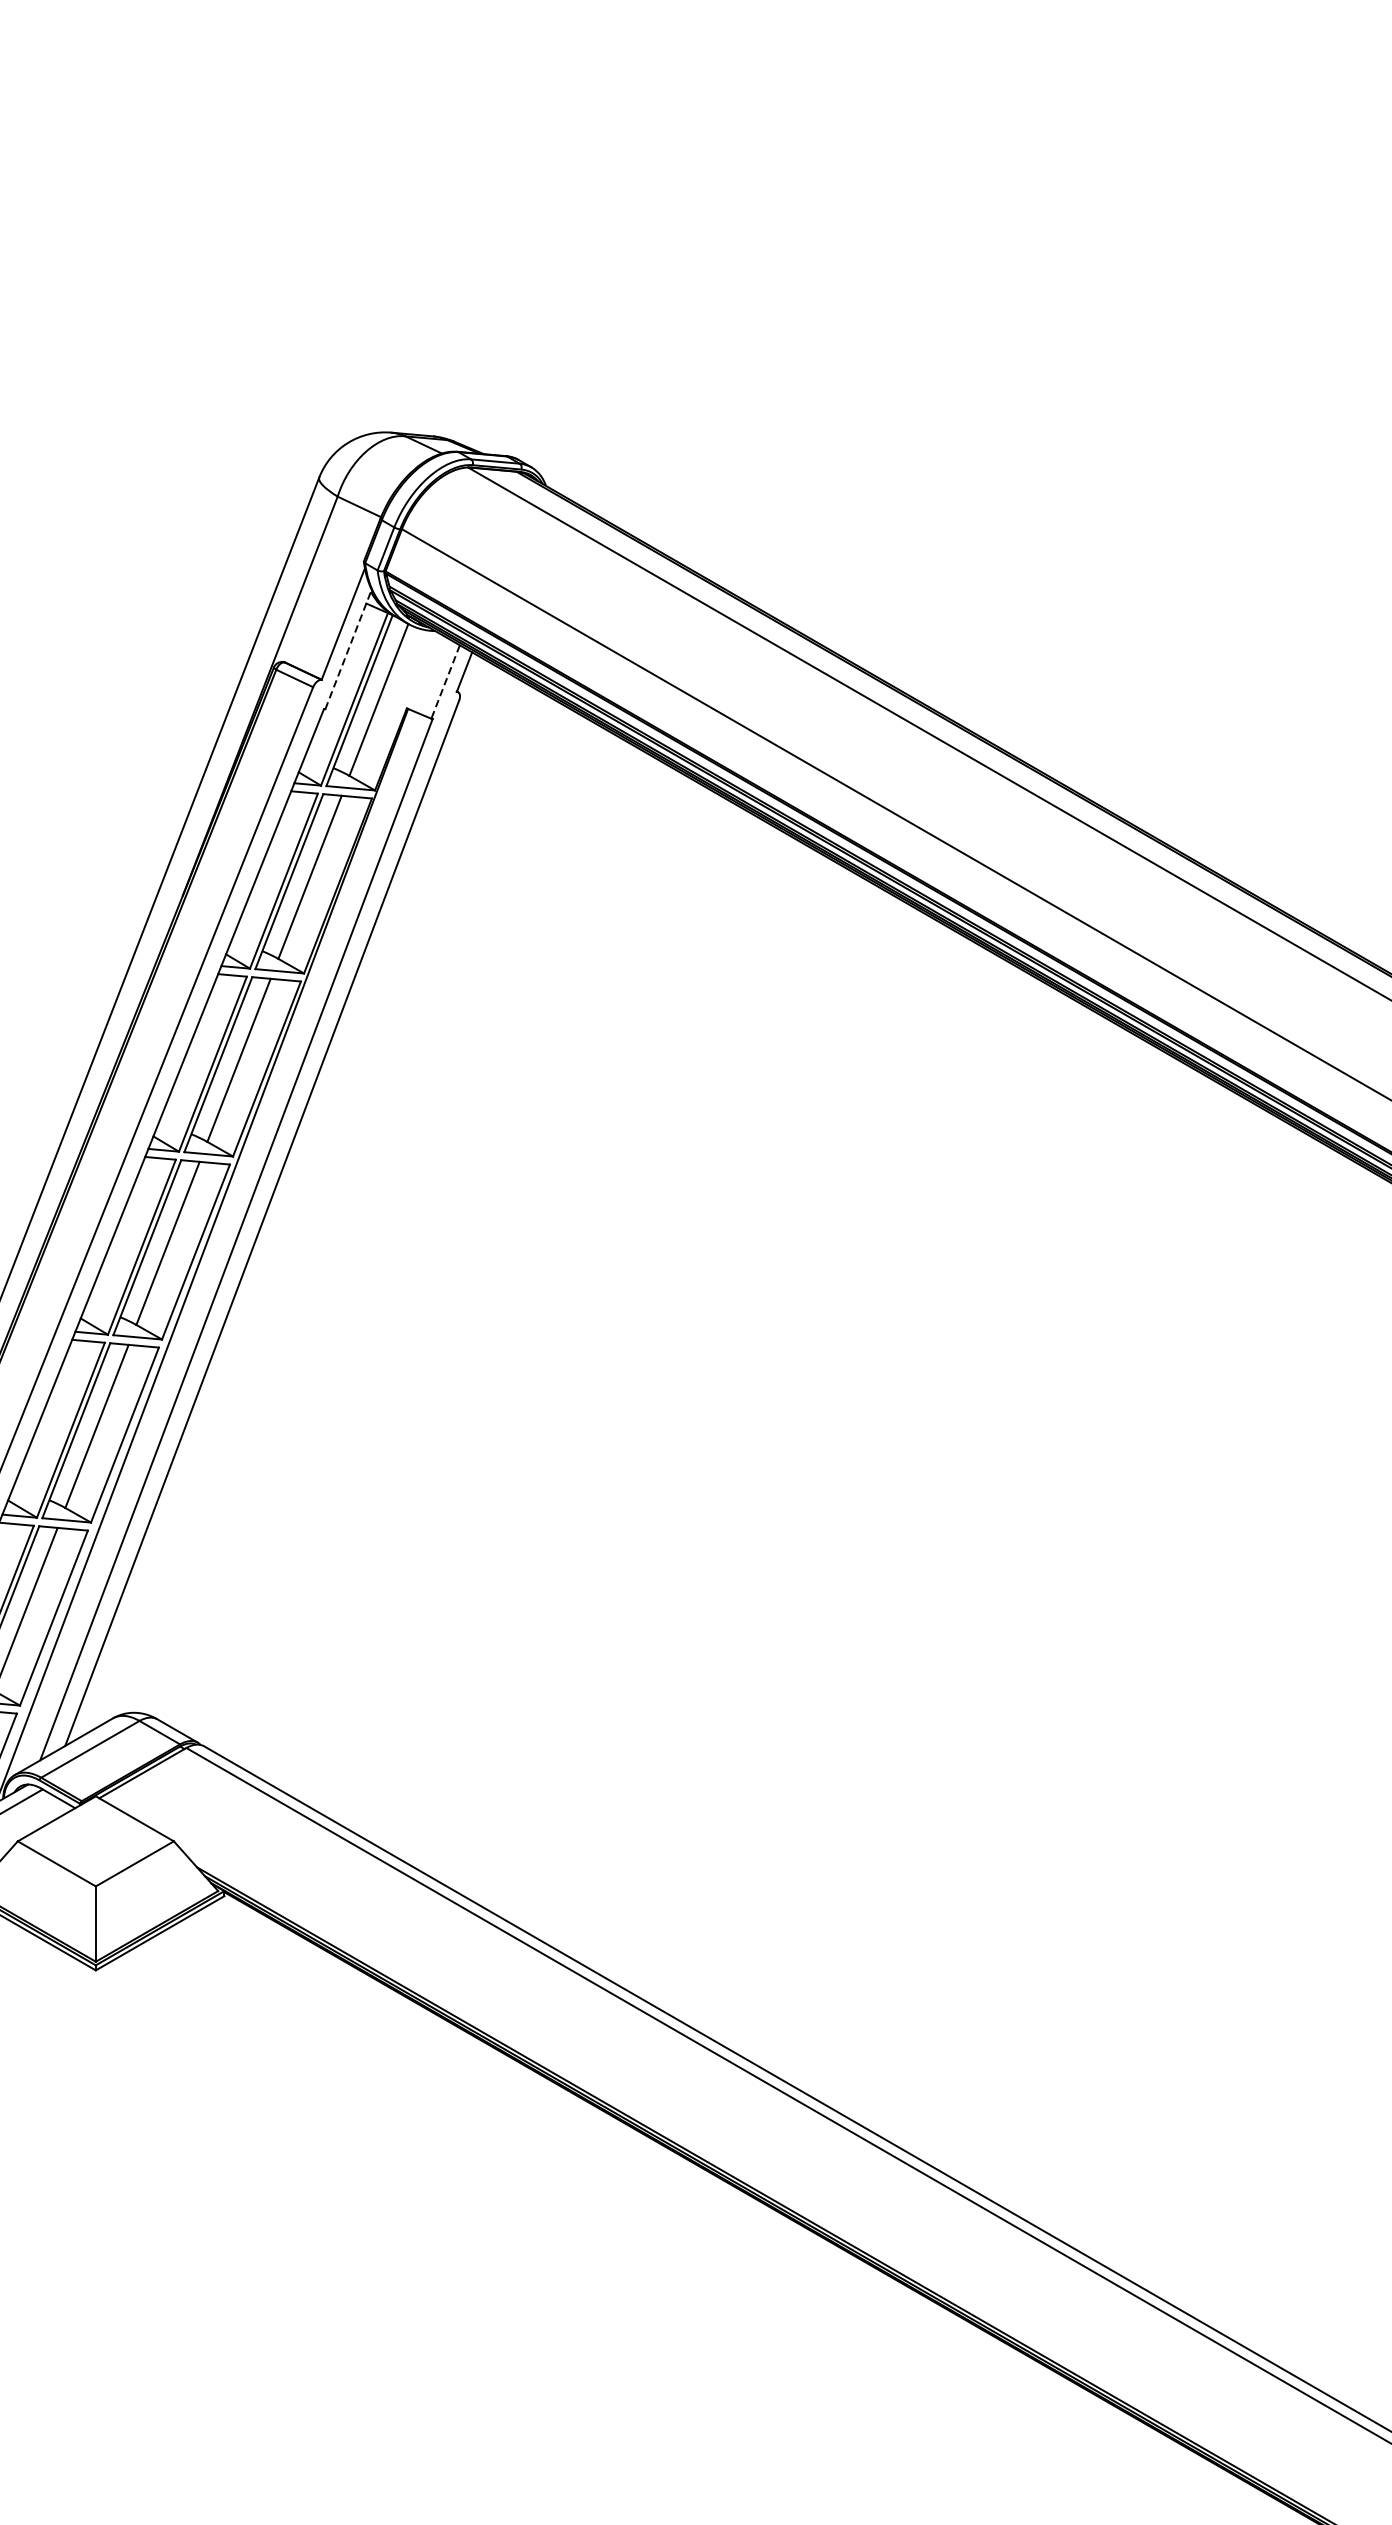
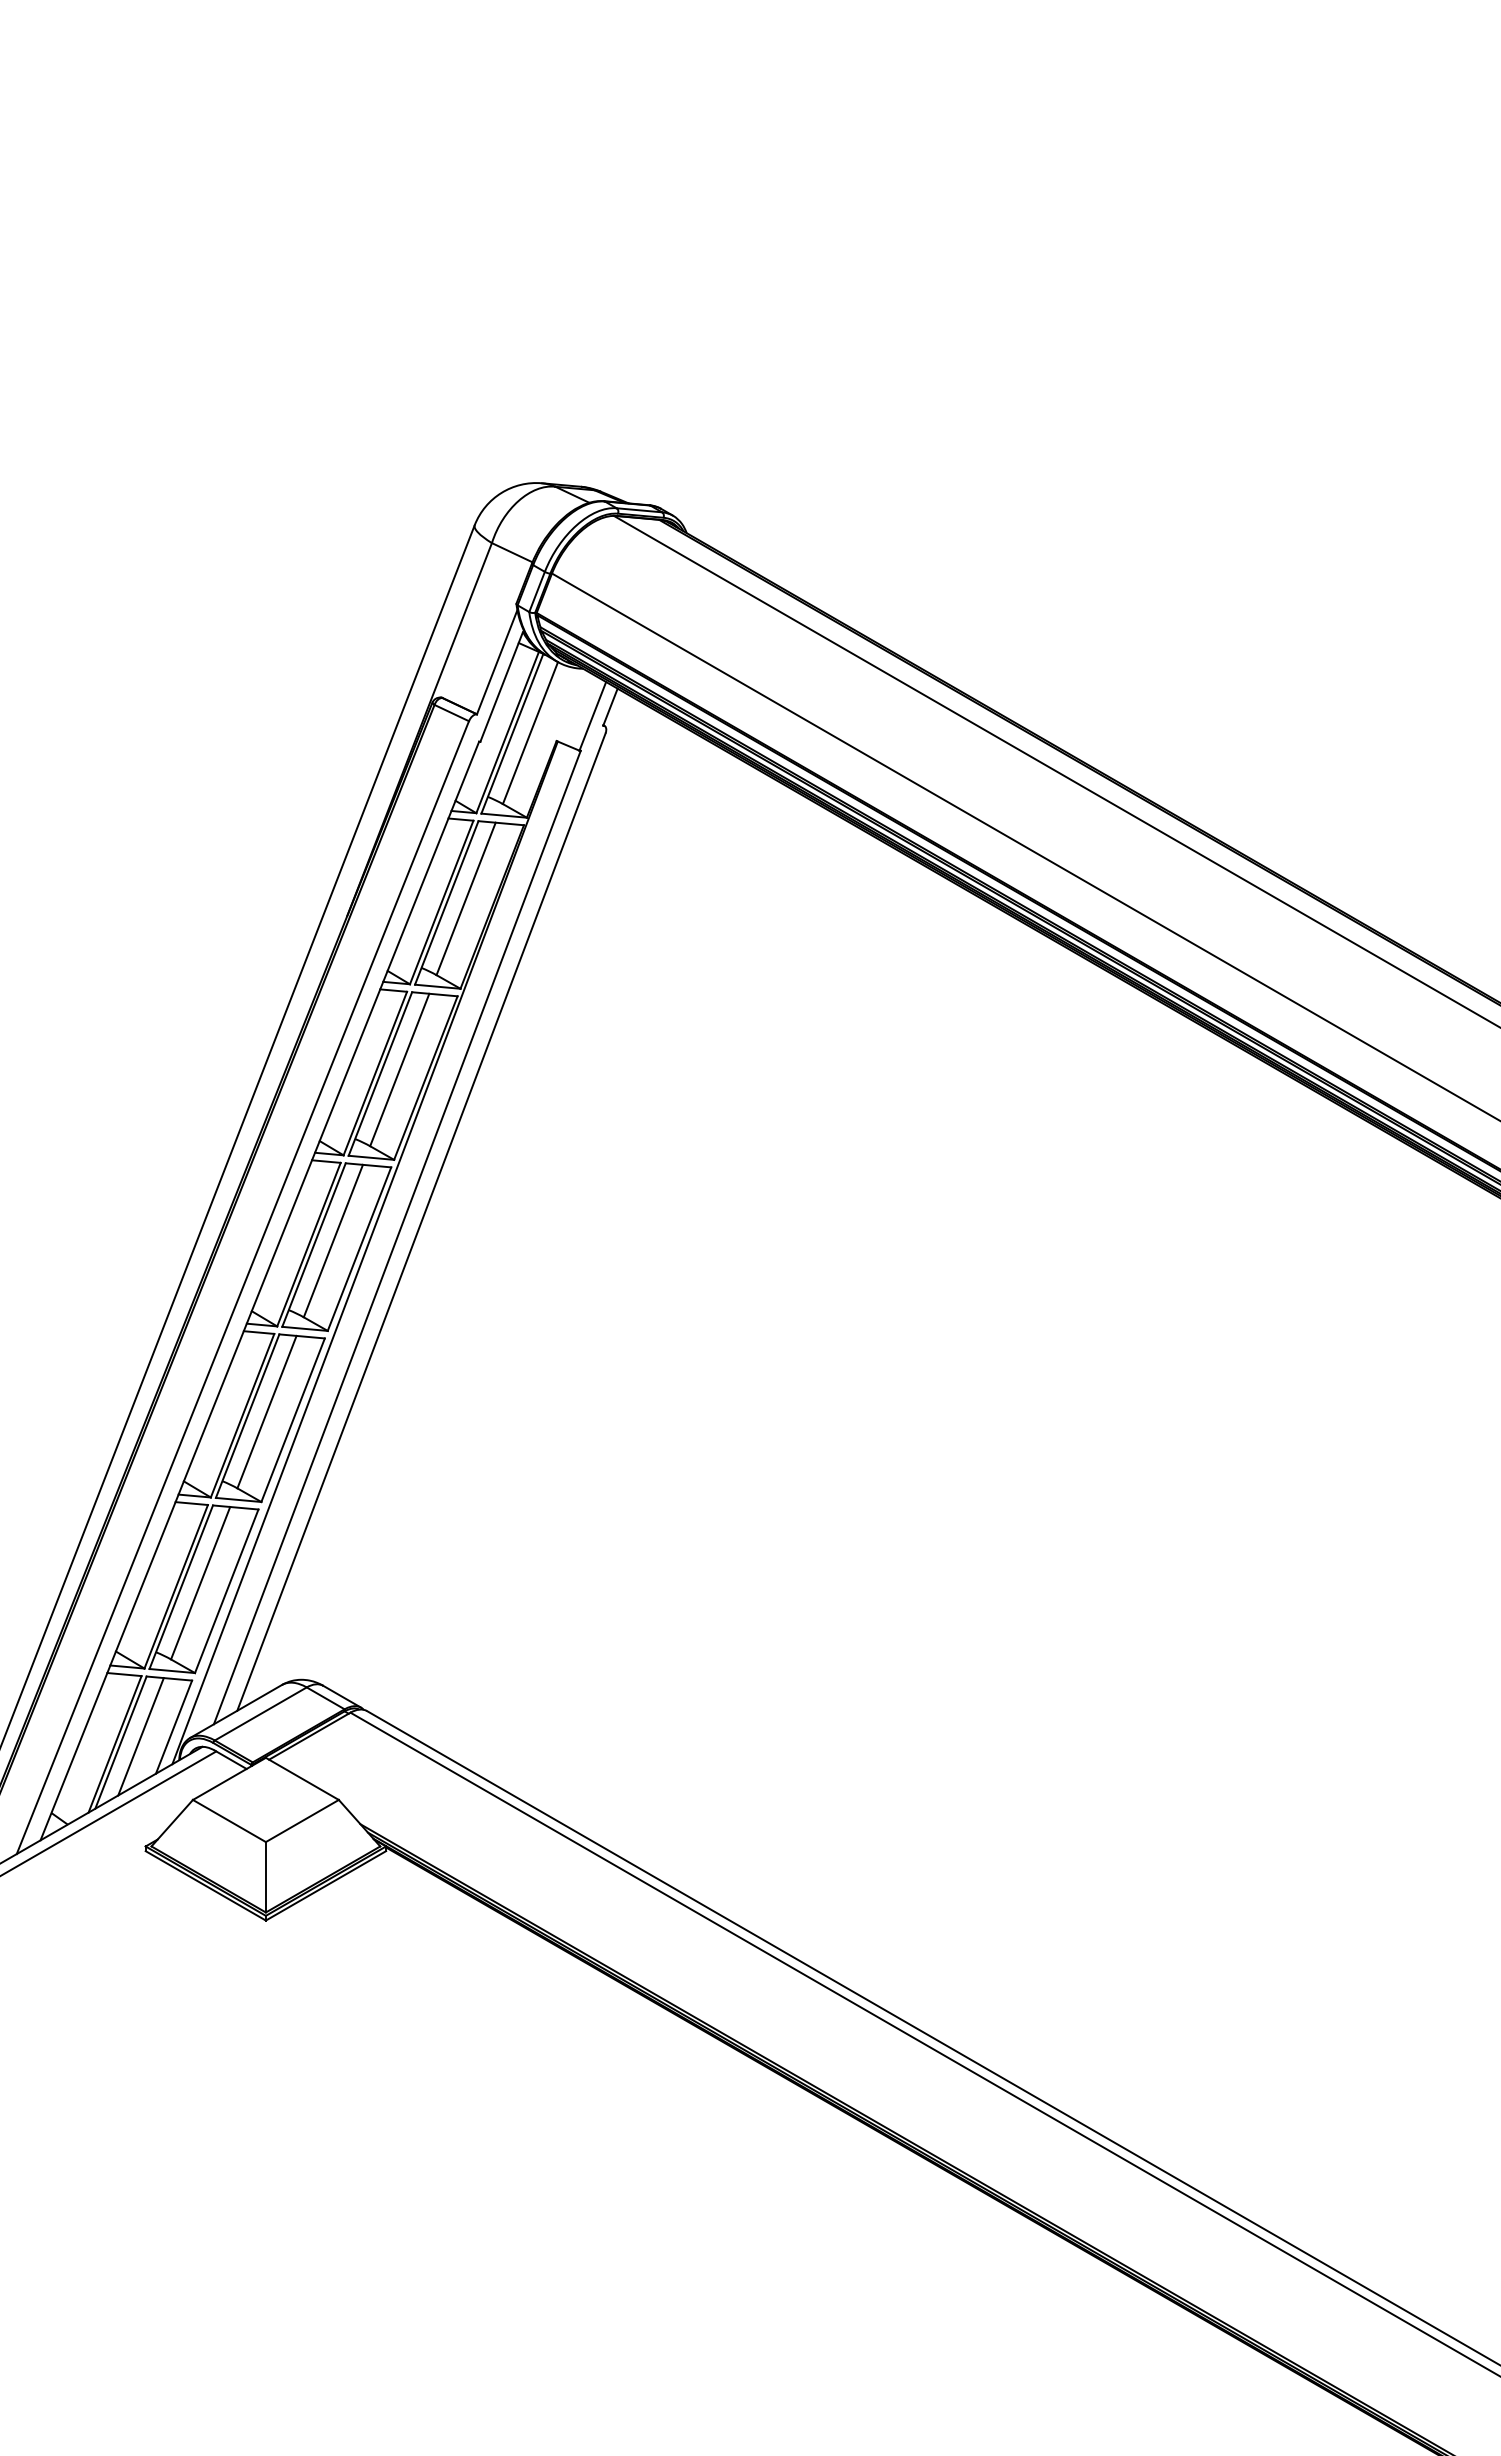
line: (347, 650) -> (501, 686), dashed -> solid
line: (445, 682) -> (592, 716), dashed -> solid

